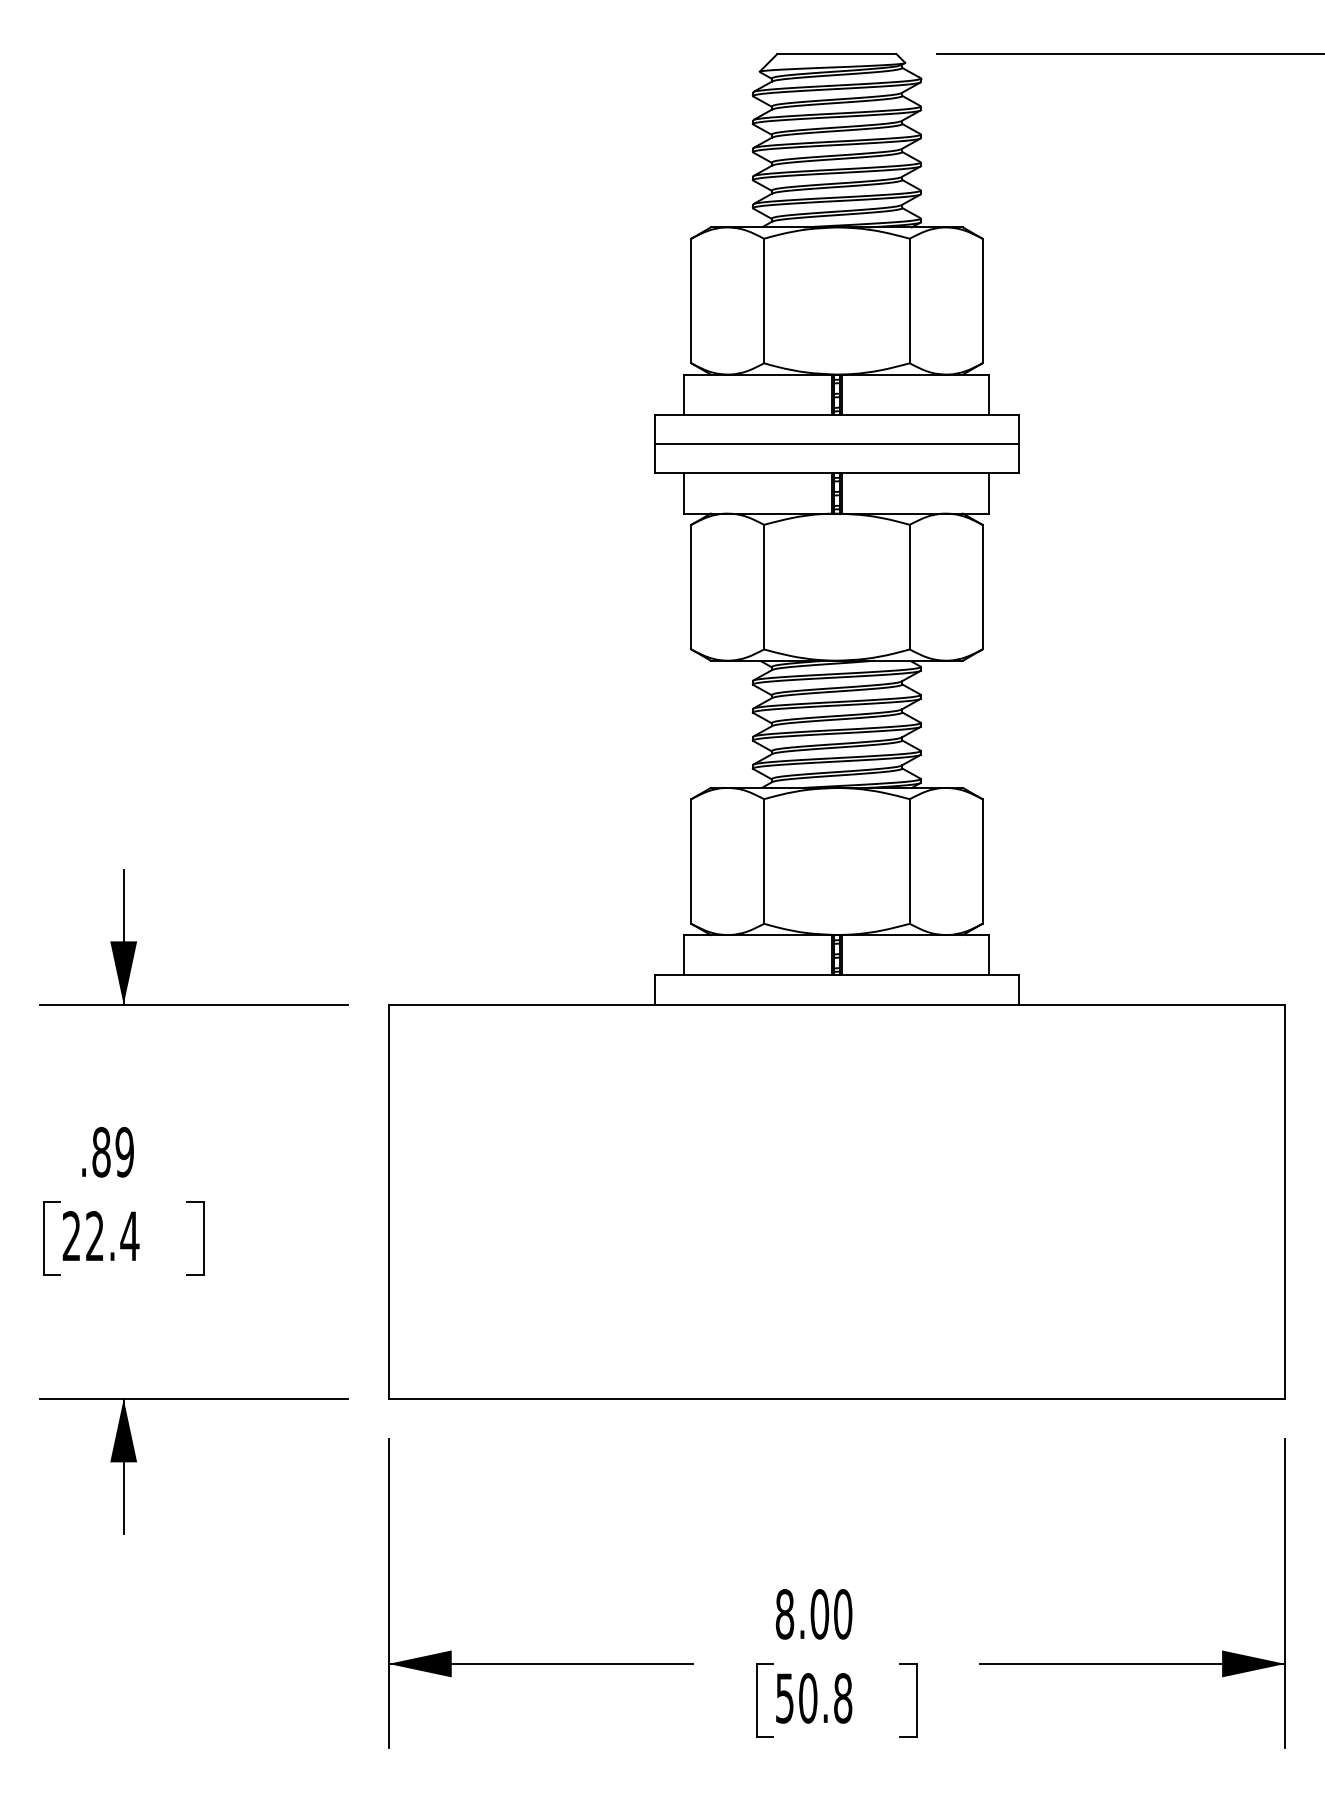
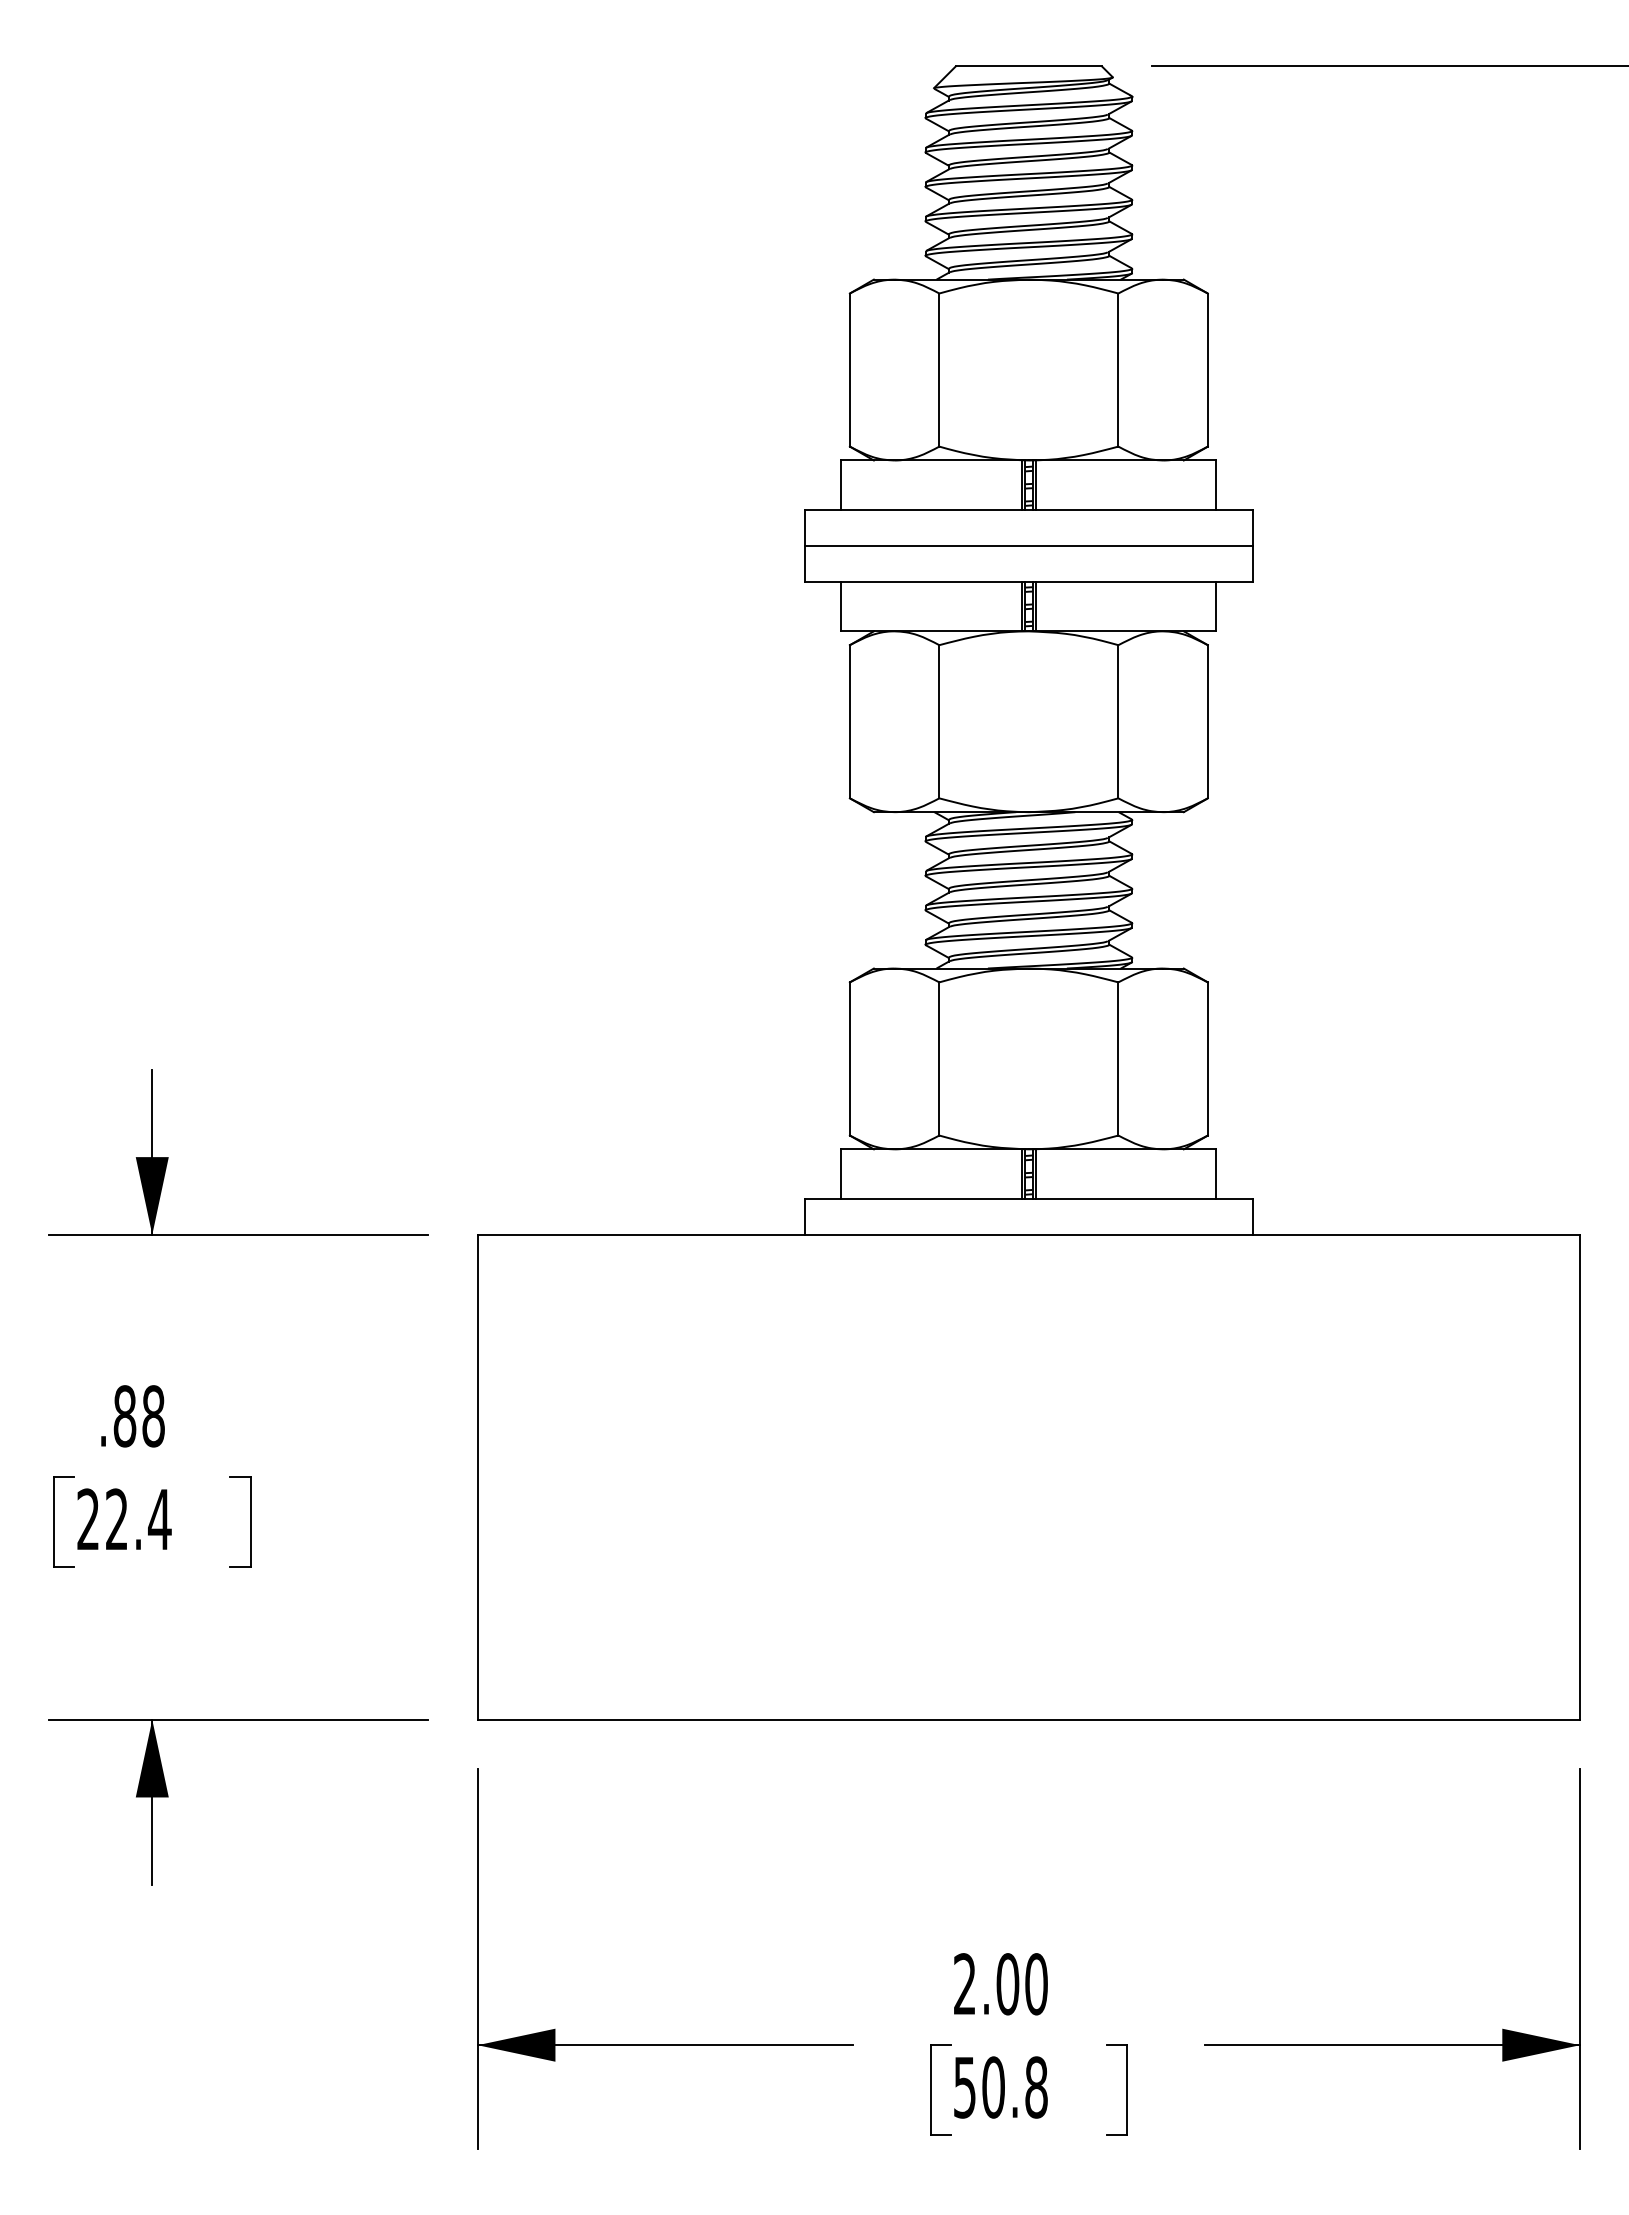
text: (124, 1152) -> (153, 1416), .89 -> .88
text: (784, 1614) -> (964, 1984), 8.00 -> 2.00

